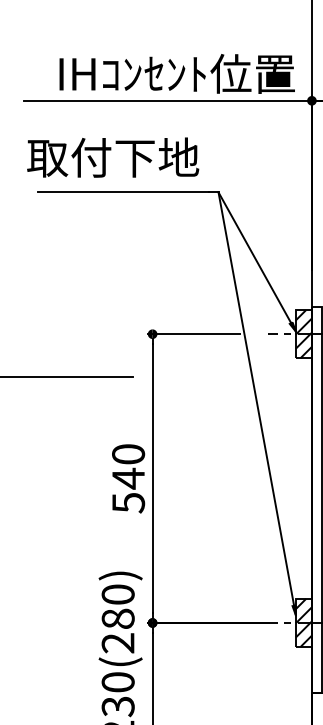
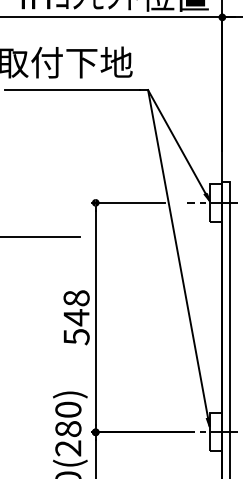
hatch: (303, 334) -> (215, 203), removed
text: (128, 454) -> (76, 298), 540 -> 548
hatch: (303, 622) -> (215, 431), removed

